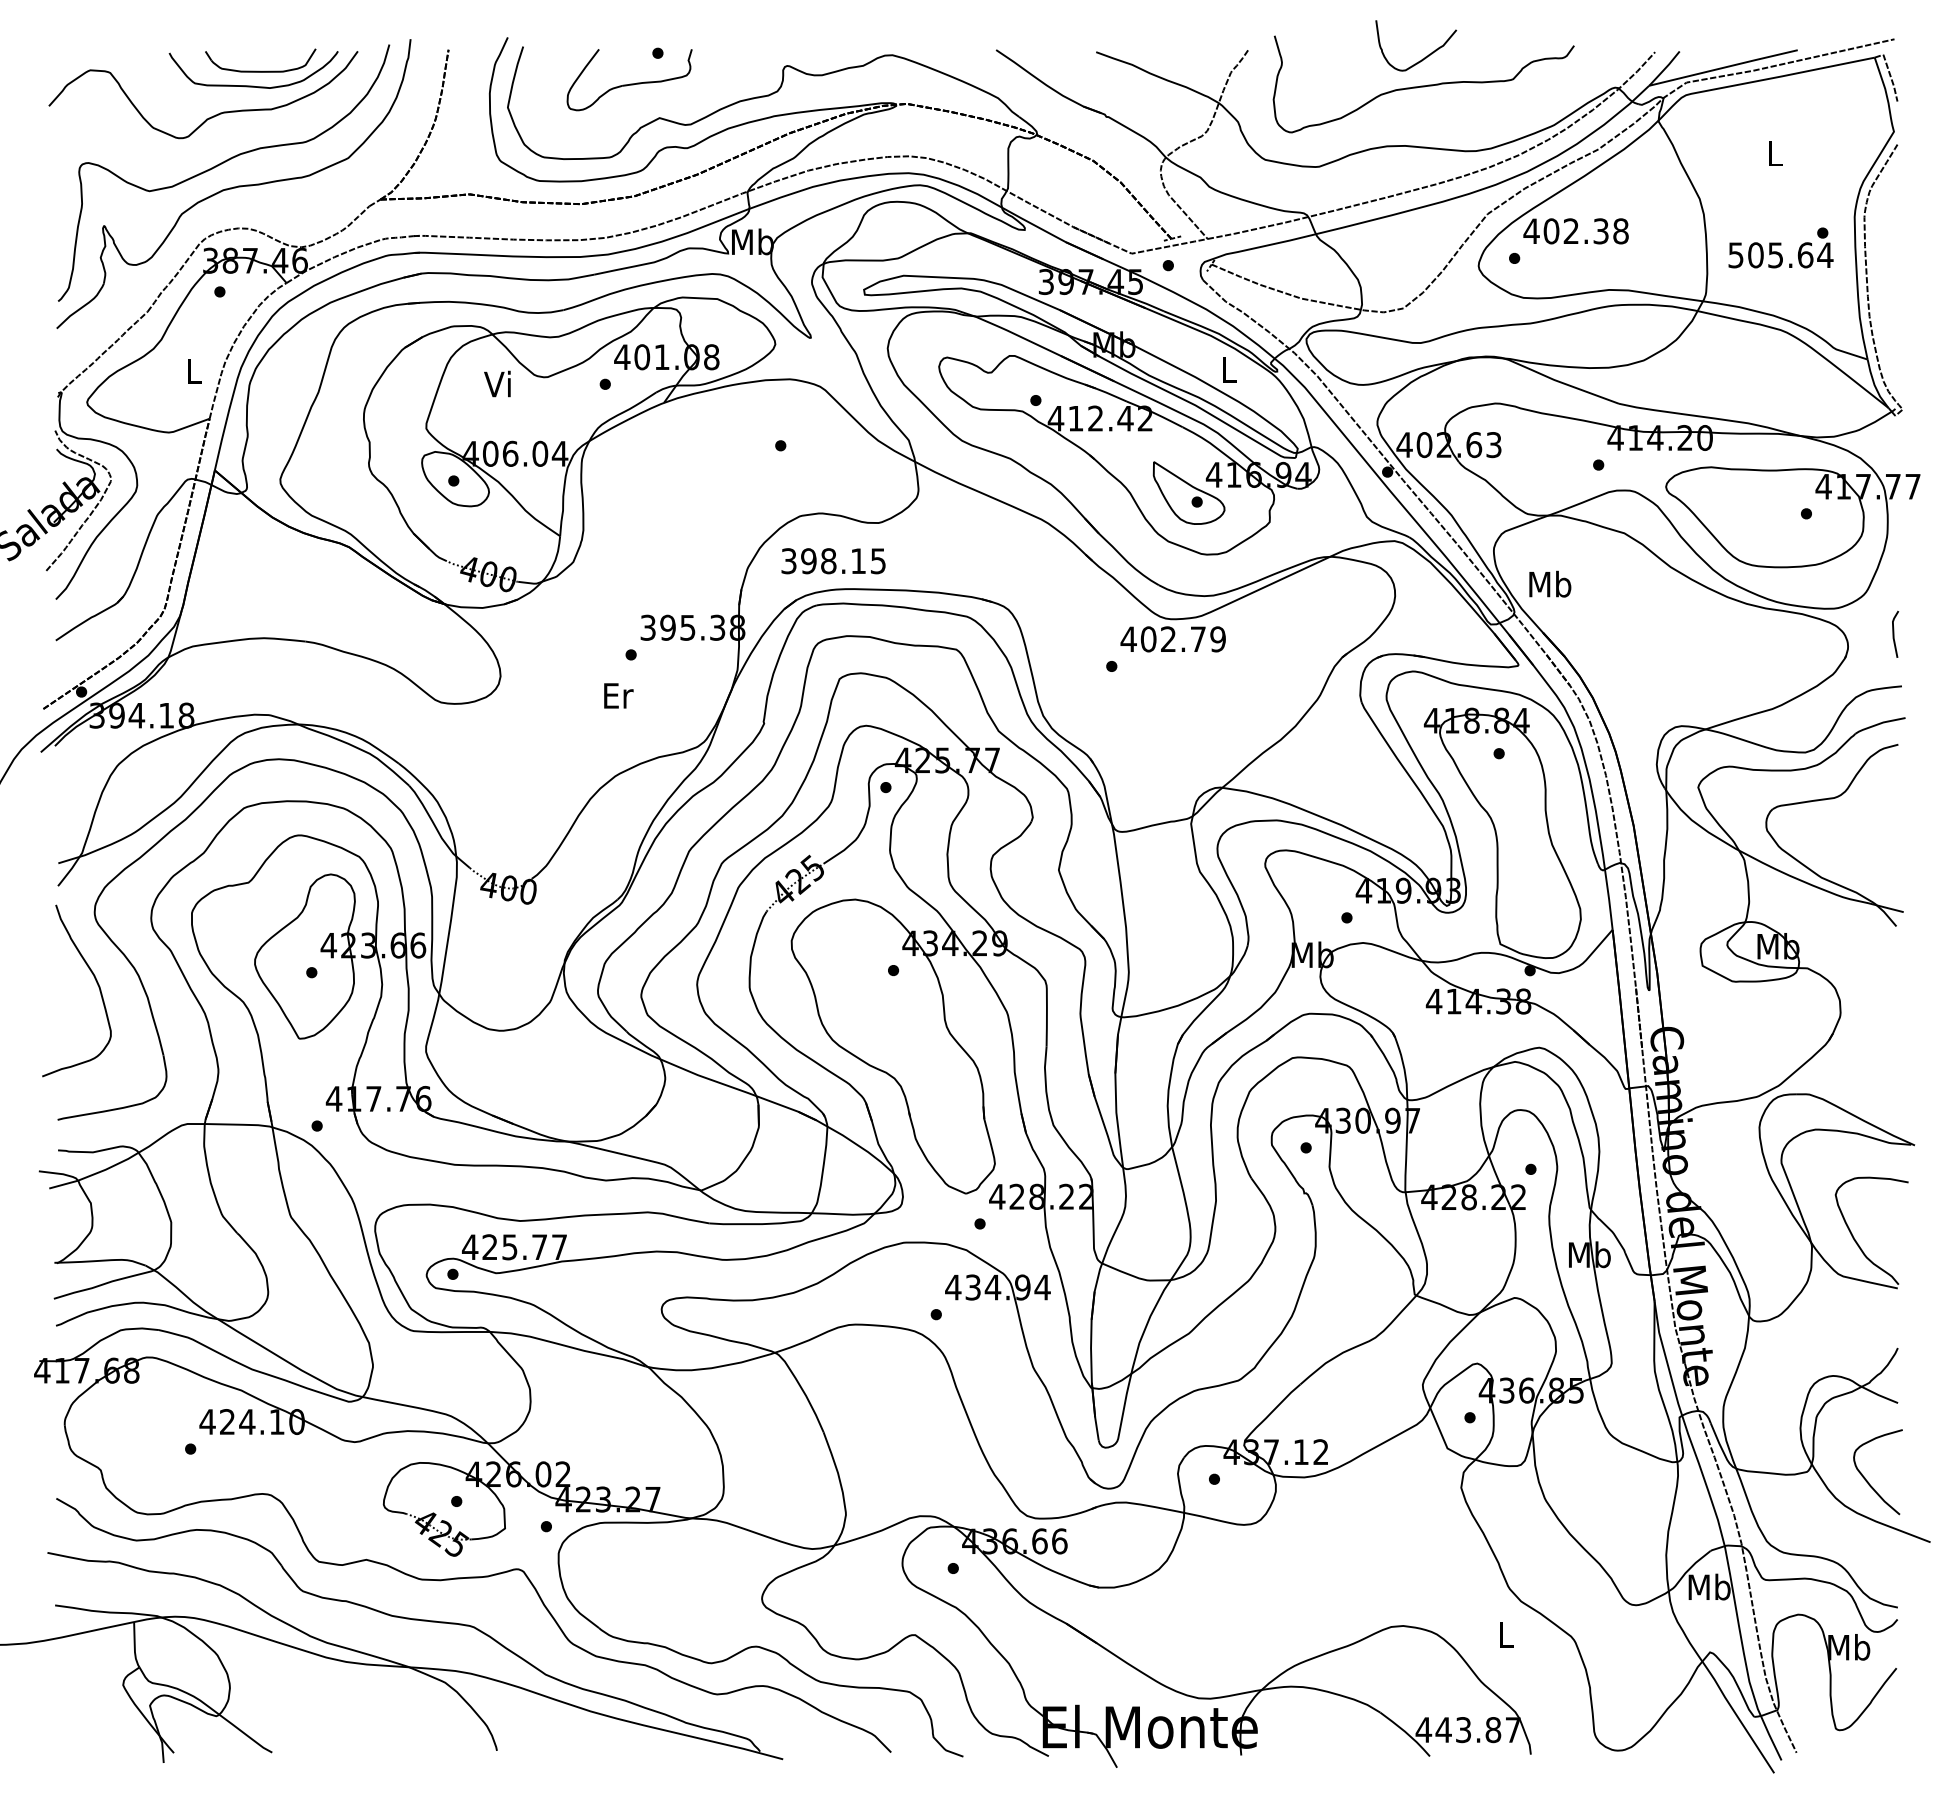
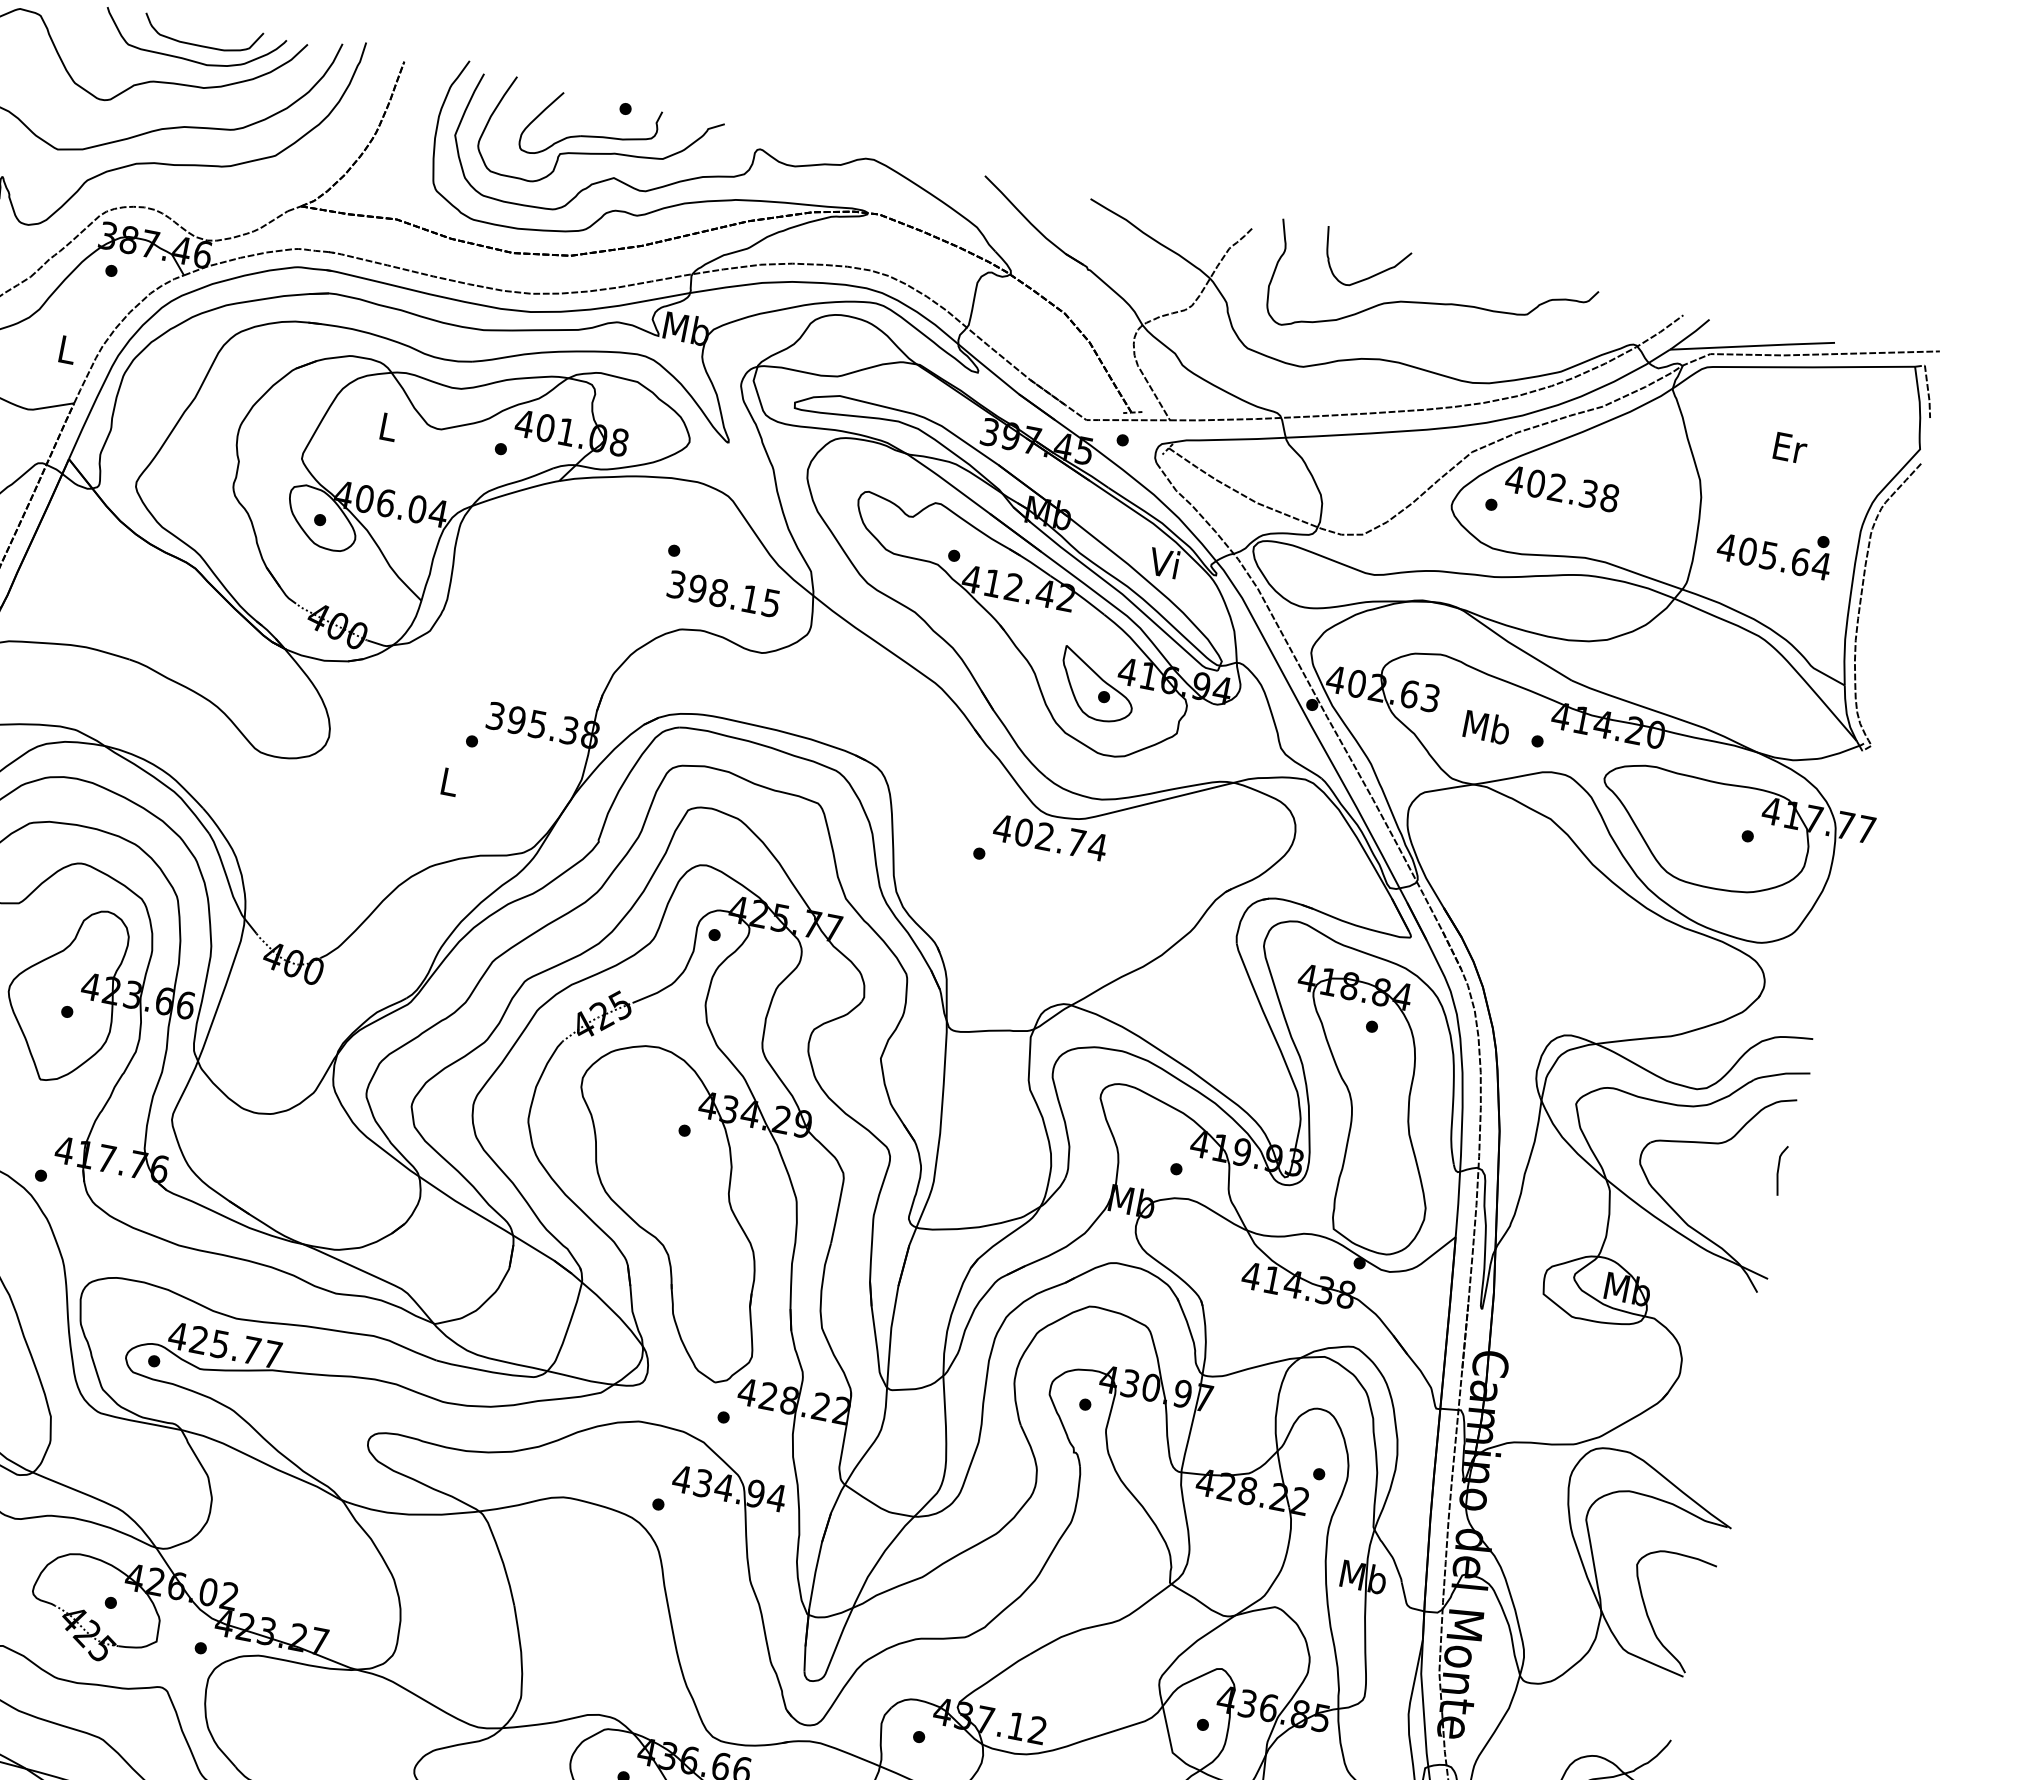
curve: (1425, 56) -> (1373, 274), moved
curve: (641, 97) -> (598, 152), added
text: (1775, 153) -> (1789, 447), L -> Er
text: (1735, 255) -> (1726, 547), 505.64 -> 405.64
text: (1227, 369) -> (1163, 562), L -> Vi
text: (497, 383) -> (386, 425), Vi -> L
text: (833, 561) -> (723, 594), moved
text: (1550, 583) -> (1487, 726), moved
line: (1894, 633) -> (1779, 1169), moved
text: (1217, 639) -> (1097, 847), 402.79 -> 402.74
text: (618, 695) -> (450, 781), Er -> L

